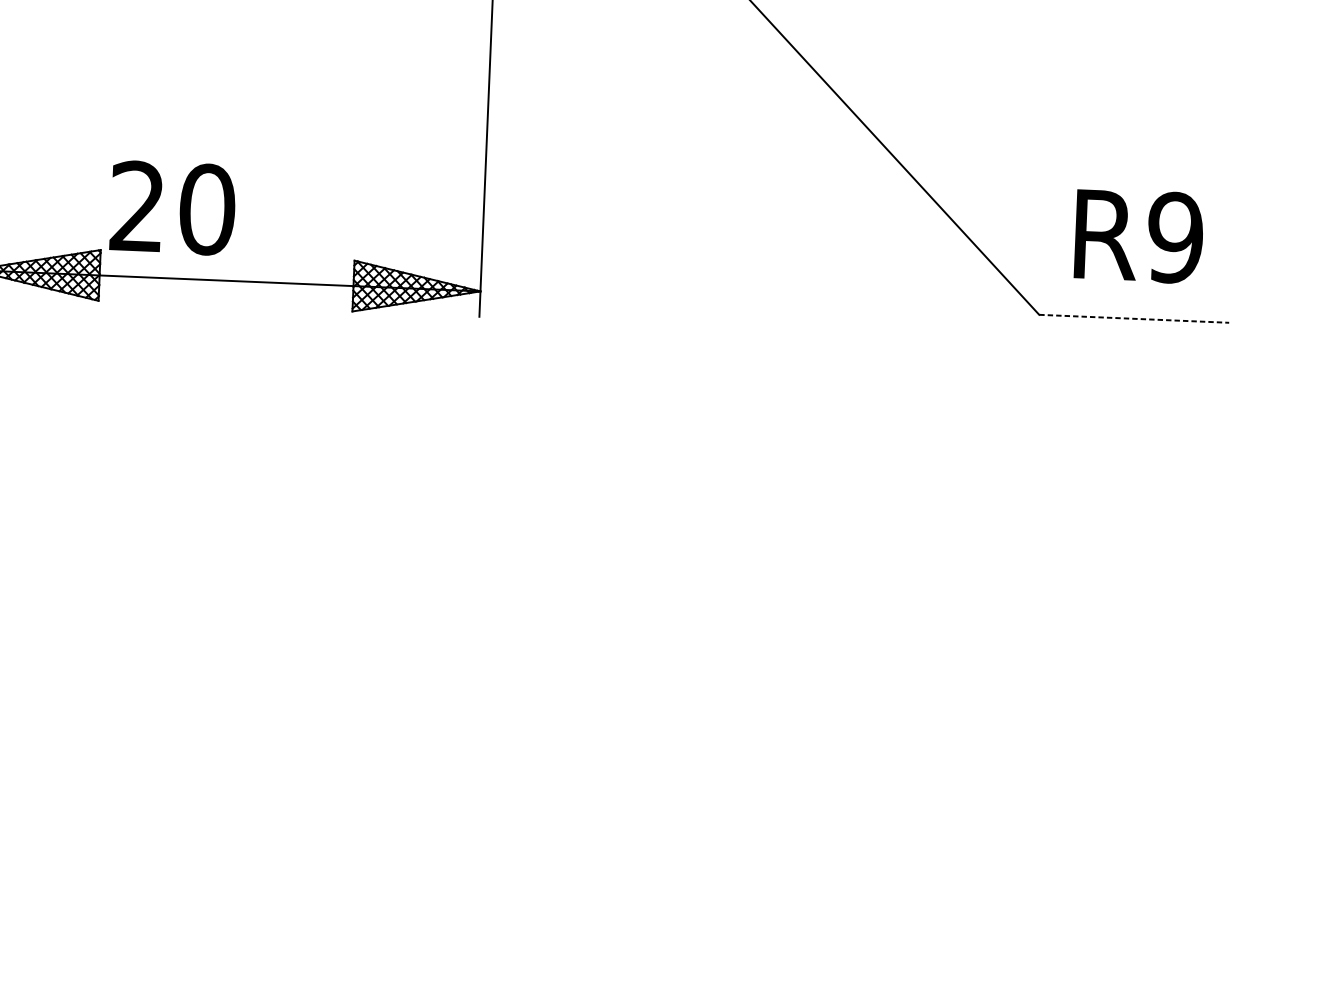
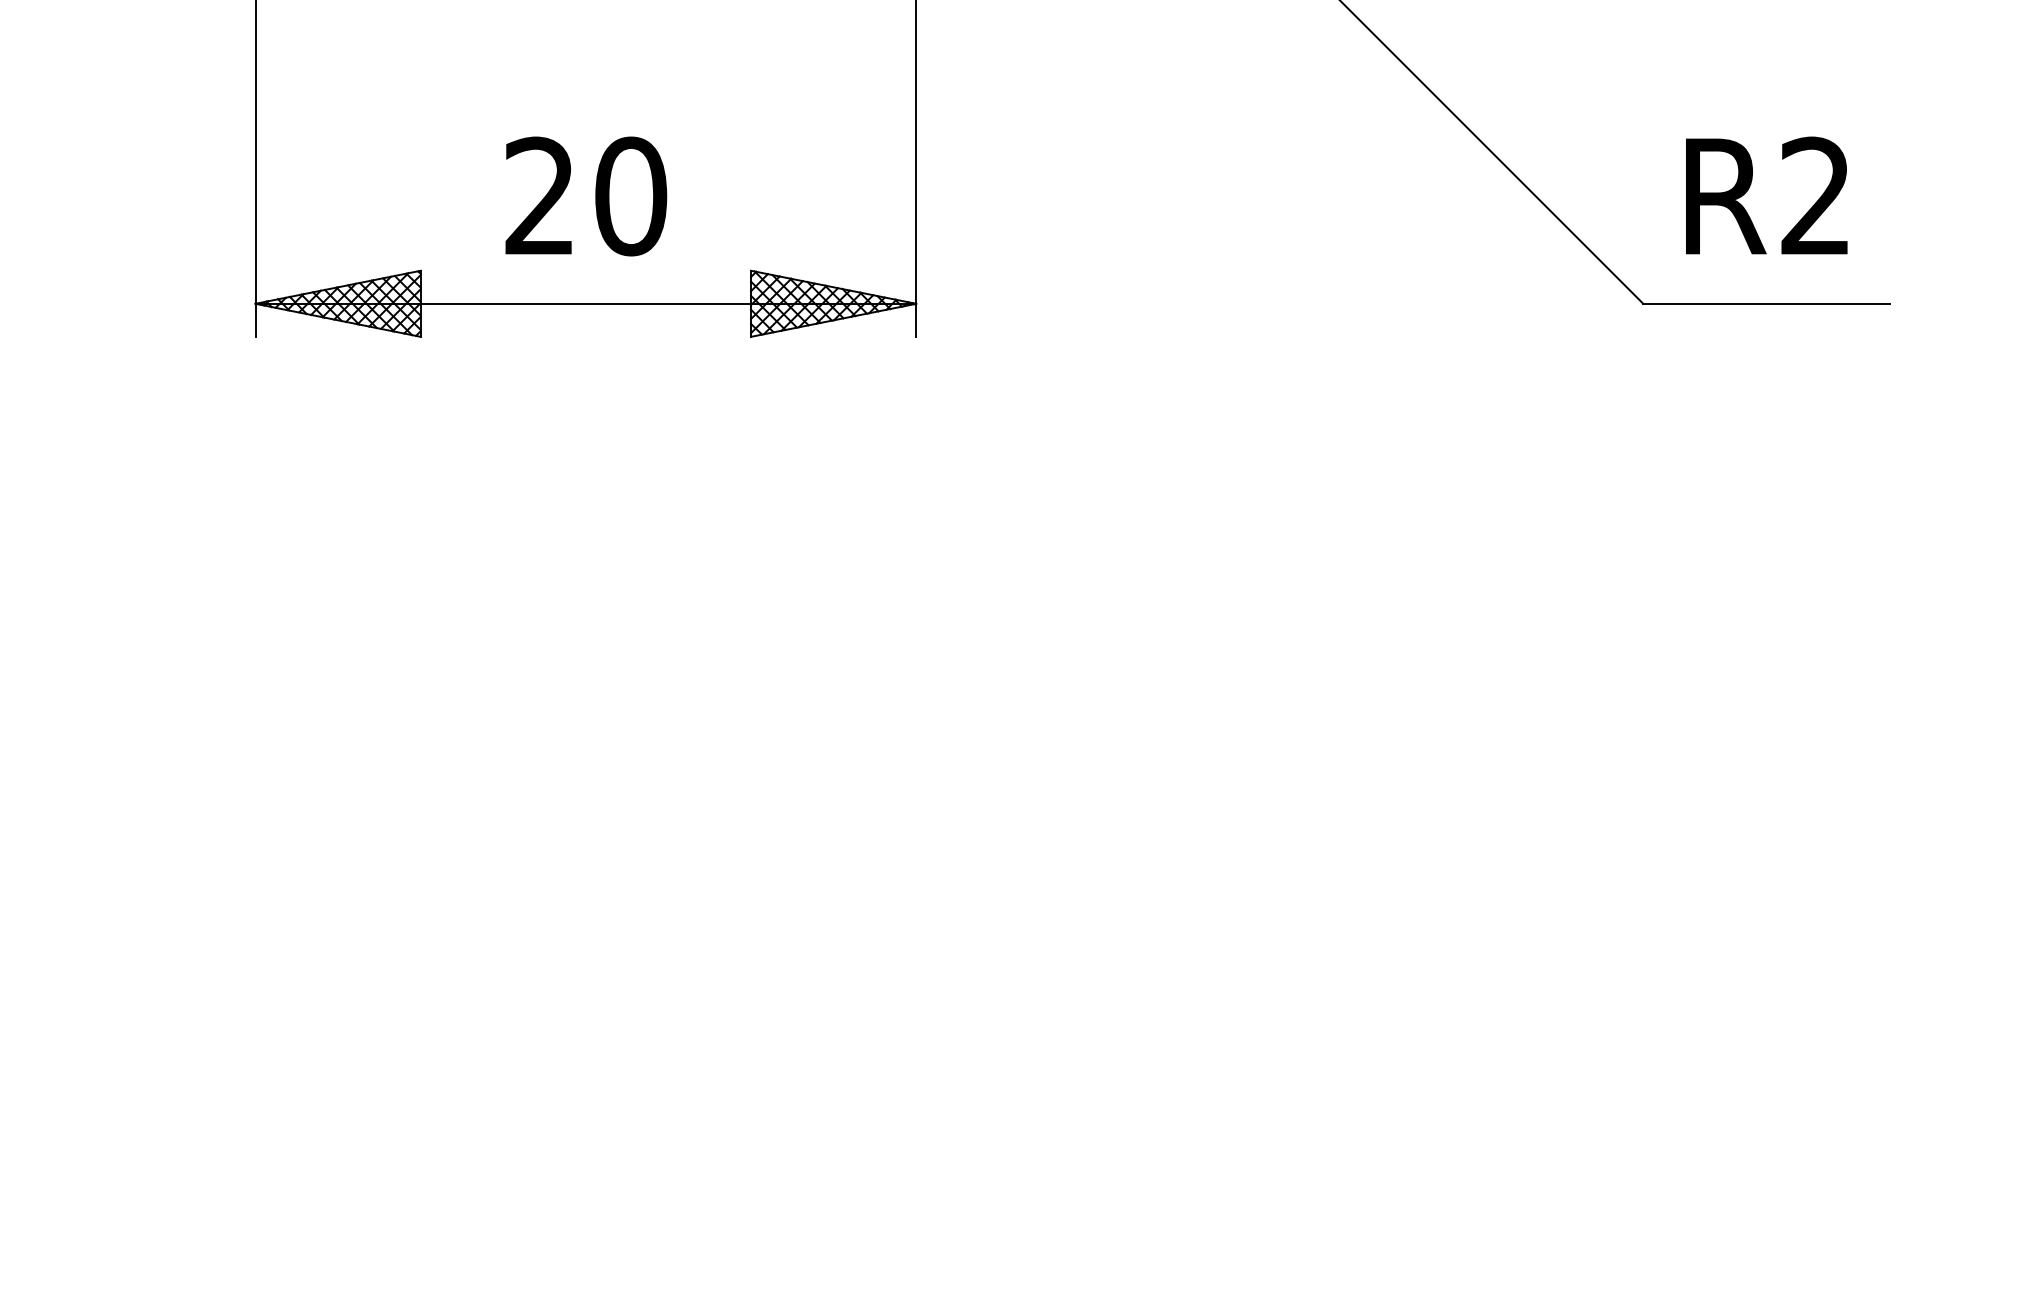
text: (173, 208) -> (586, 196), moved
text: (1175, 237) -> (1815, 196), R9 -> R2
line: (1133, 318) -> (1766, 303), dashed -> solid

